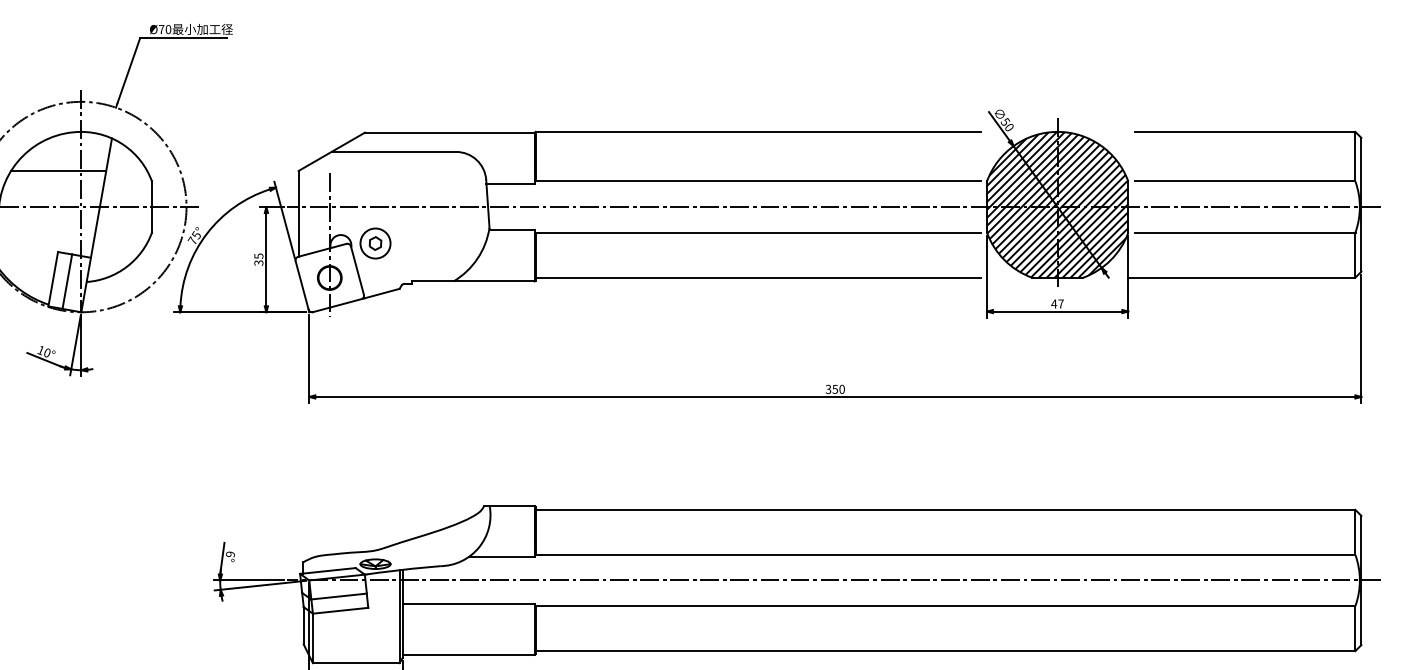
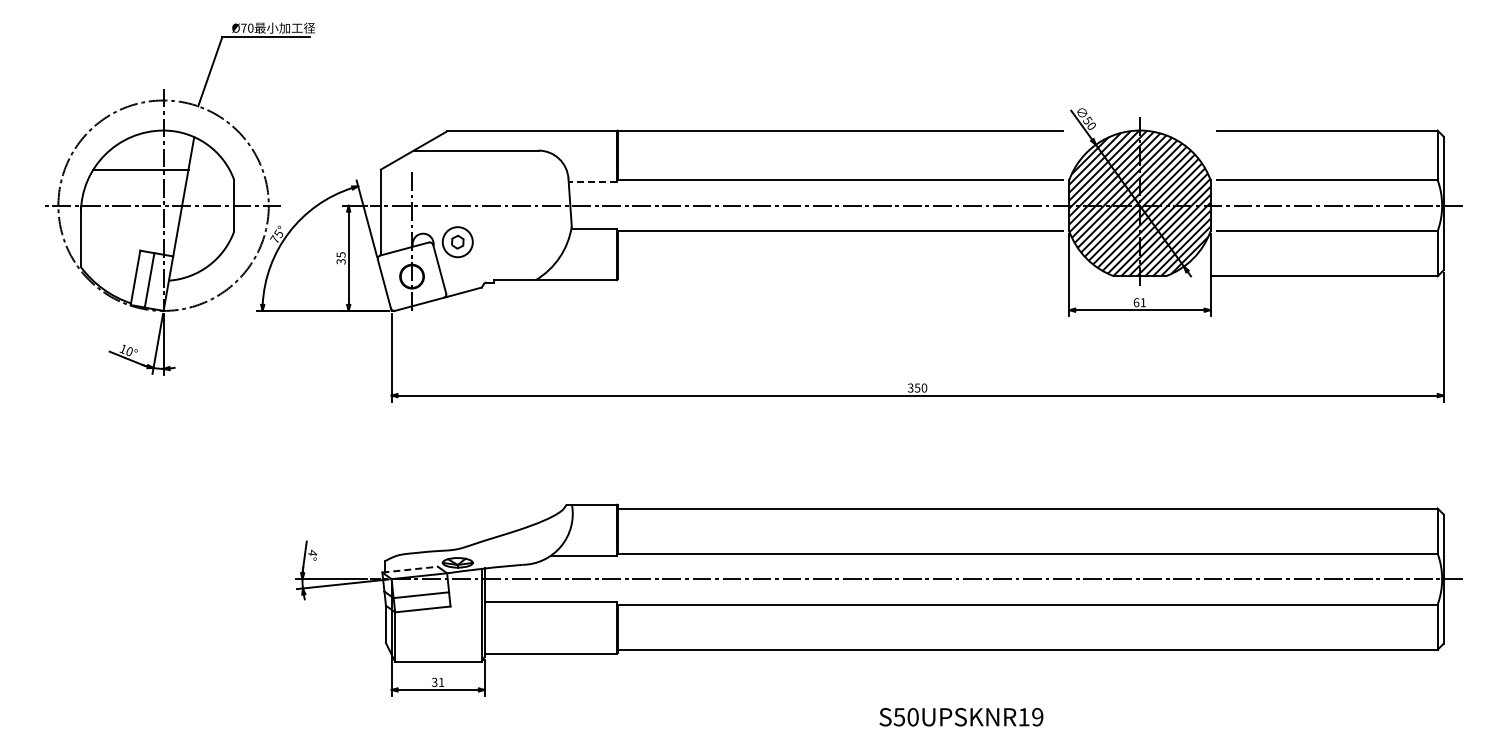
line: (510, 183) -> (592, 182), solid -> dashed
line: (757, 277) -> (839, 276), removed
text: (1057, 303) -> (1139, 302), 47 -> 61
text: (230, 553) -> (312, 552), 6° -> 4°
line: (328, 570) -> (410, 569), solid -> dashed

